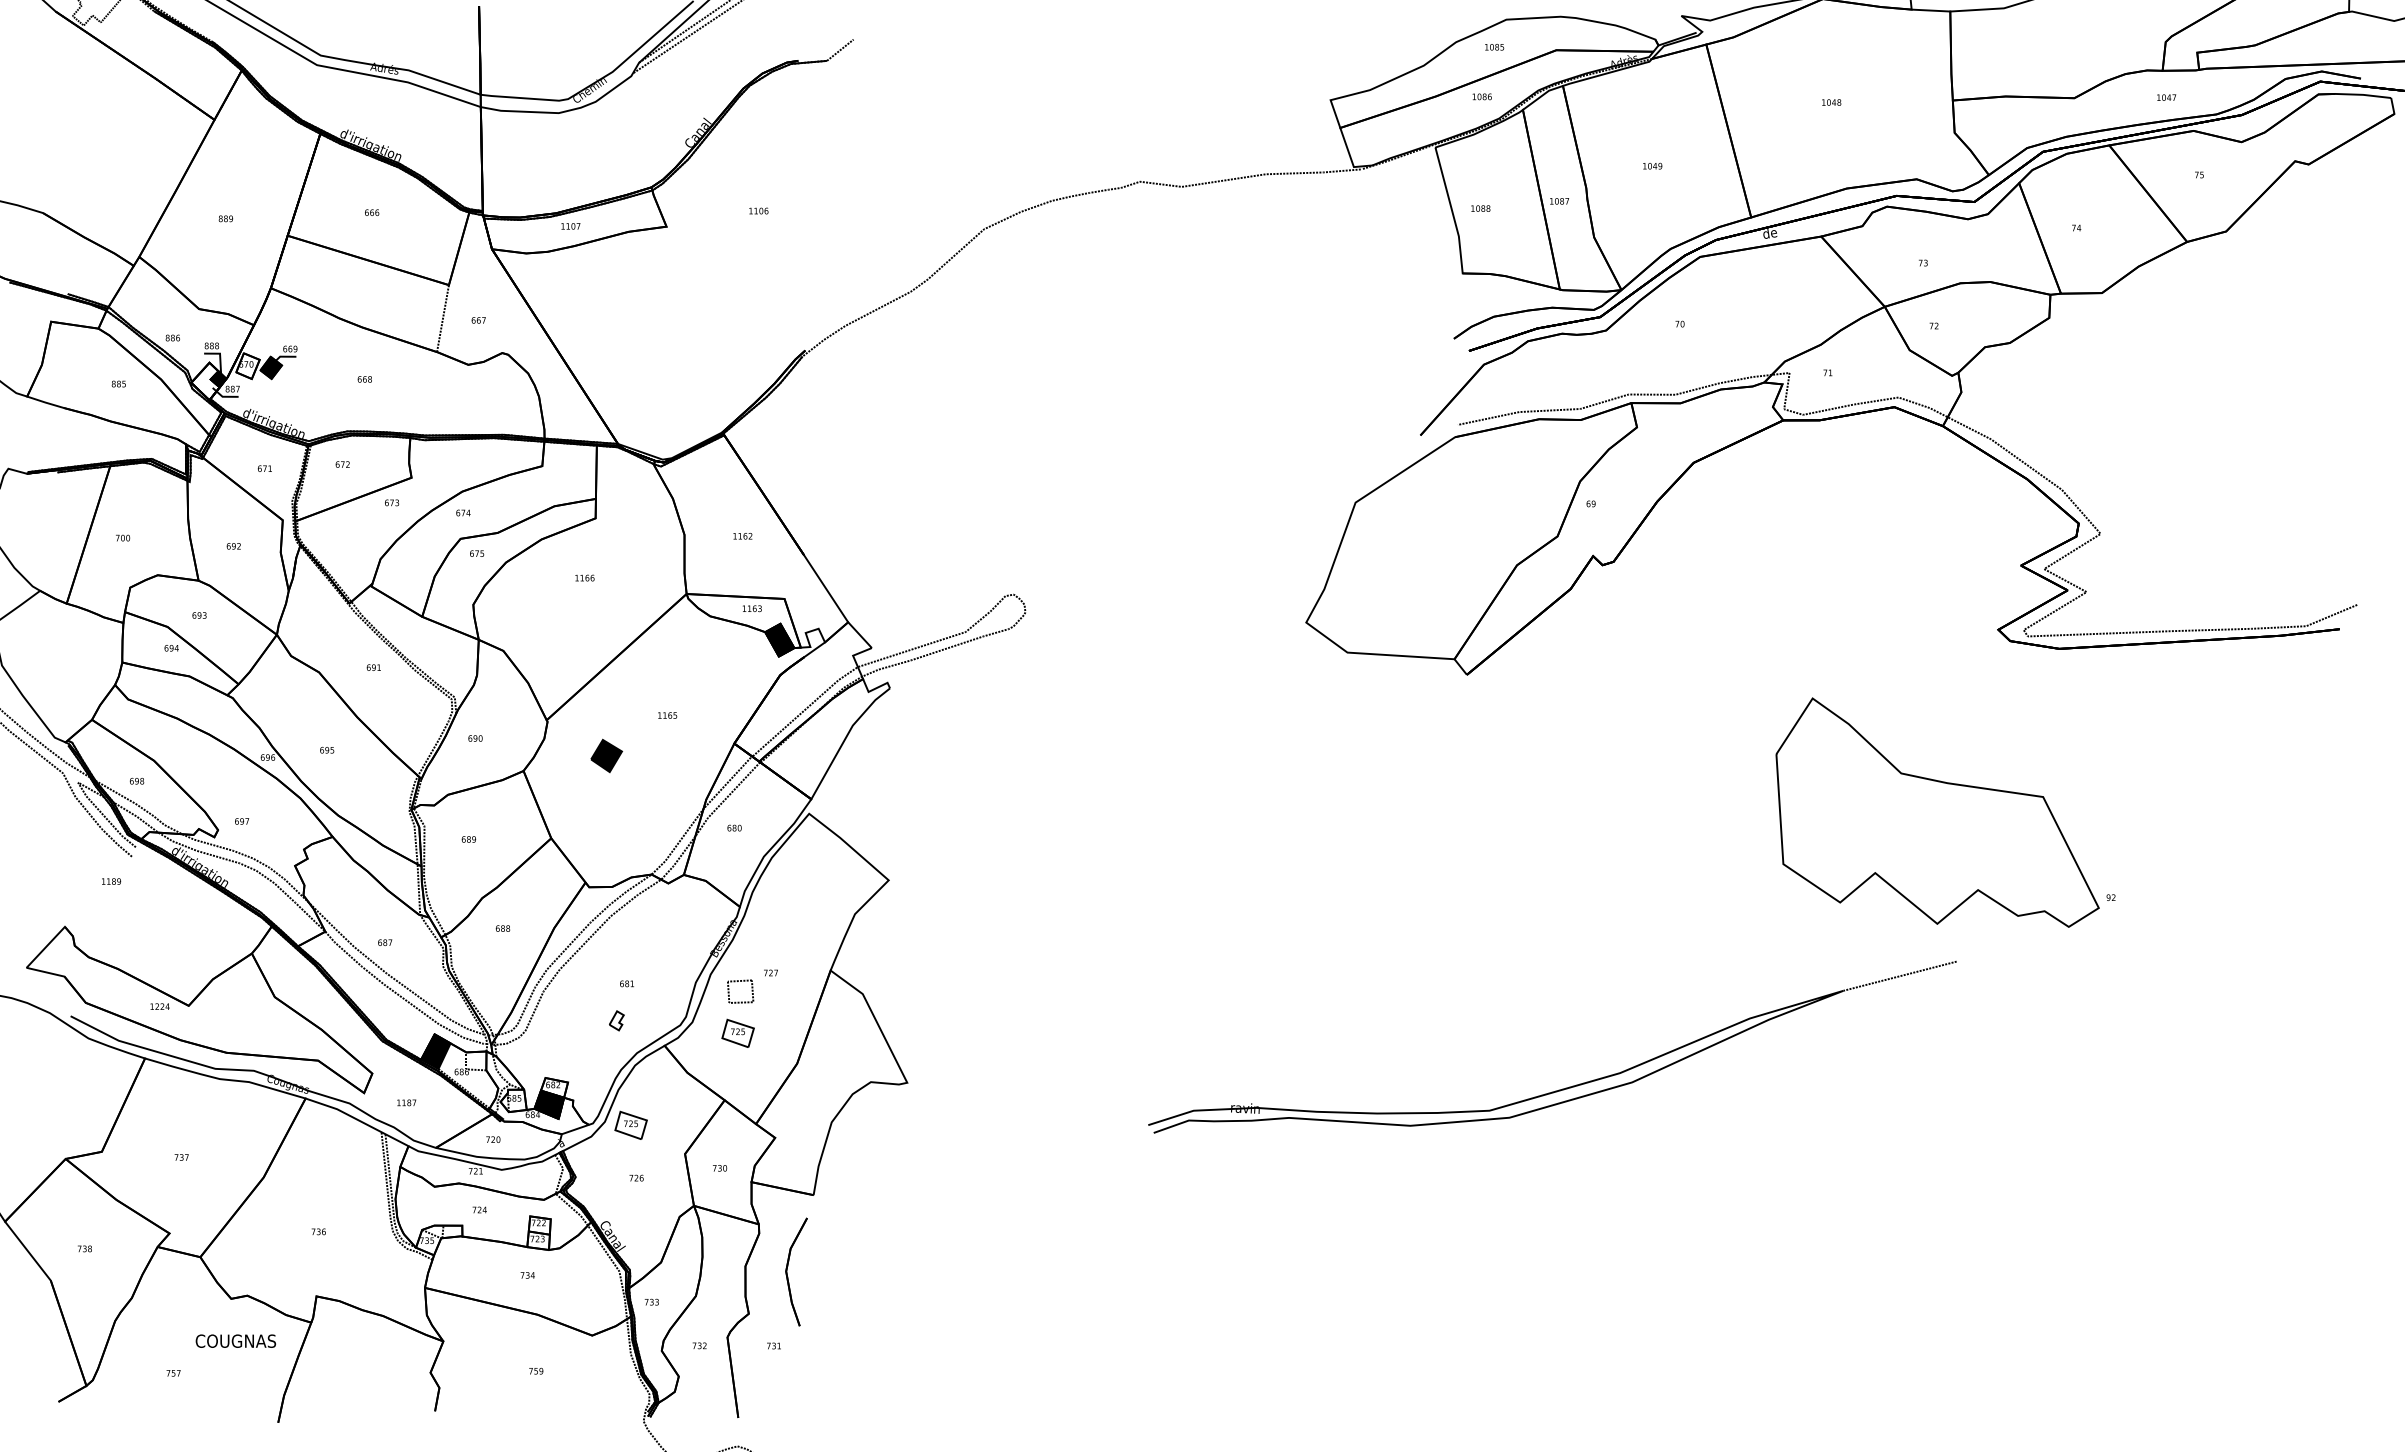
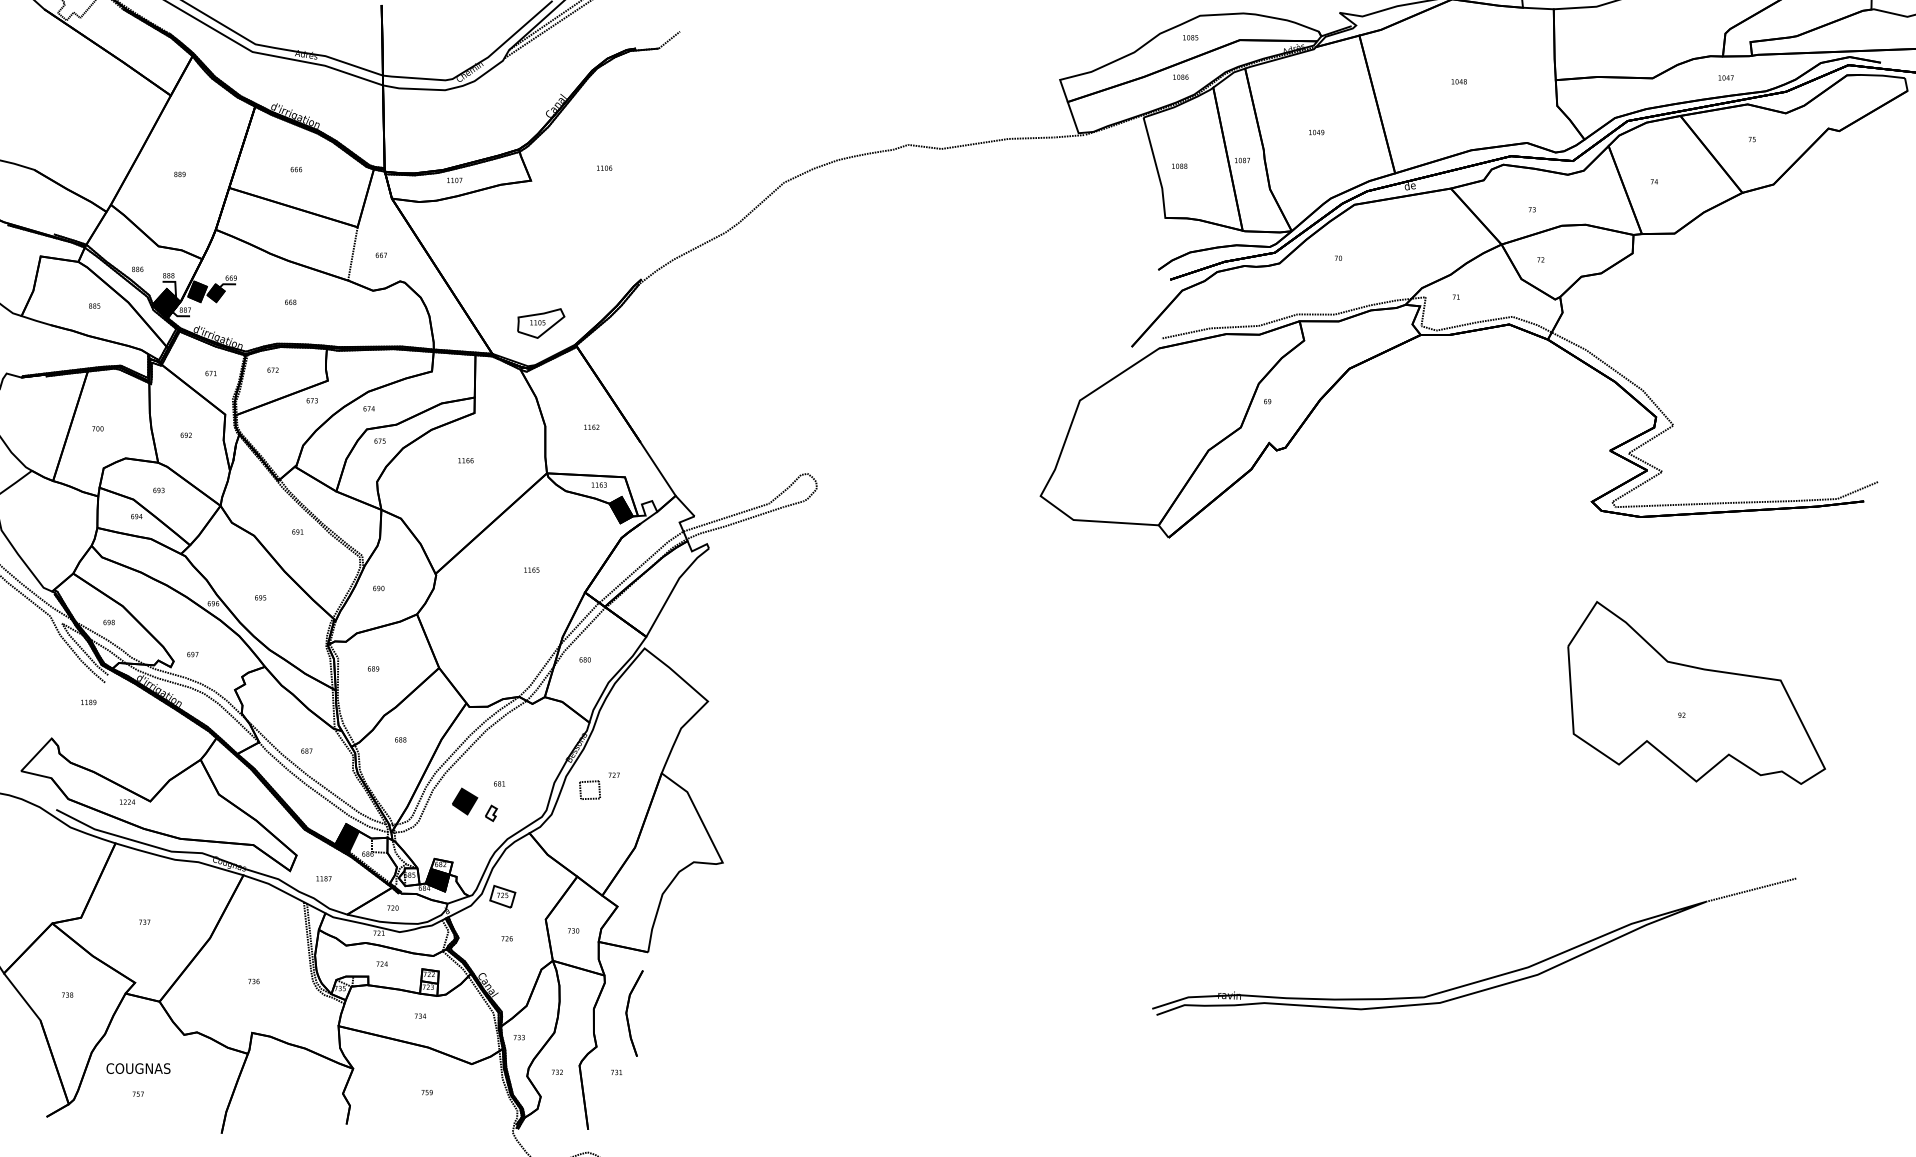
fill: (247, 366) -> (197, 292), added
fill: (205, 381) -> (163, 304), added
part: (679, 405) -> (541, 323), added
part: (606, 755) -> (464, 801), moved
part: (1937, 812) -> (1696, 692), moved
part: (737, 1032) -> (587, 822), removed
part: (1565, 1087) -> (1484, 978), moved
text: (235, 1340) -> (138, 1068), moved

